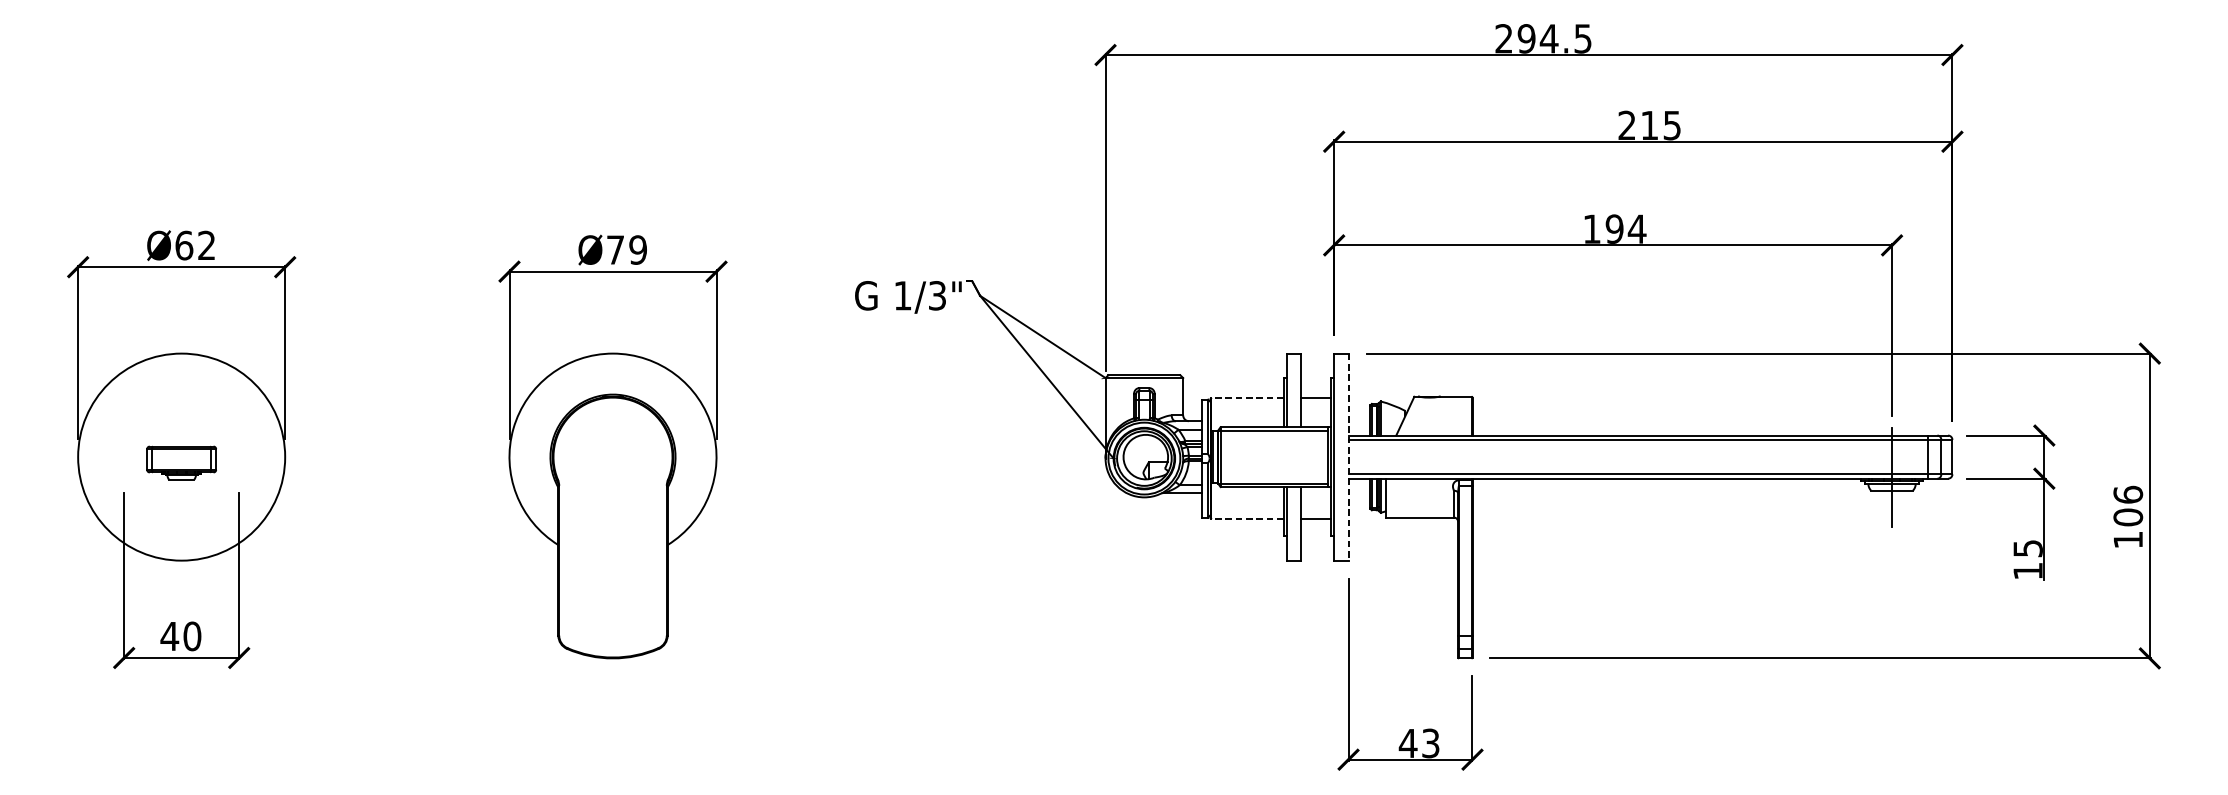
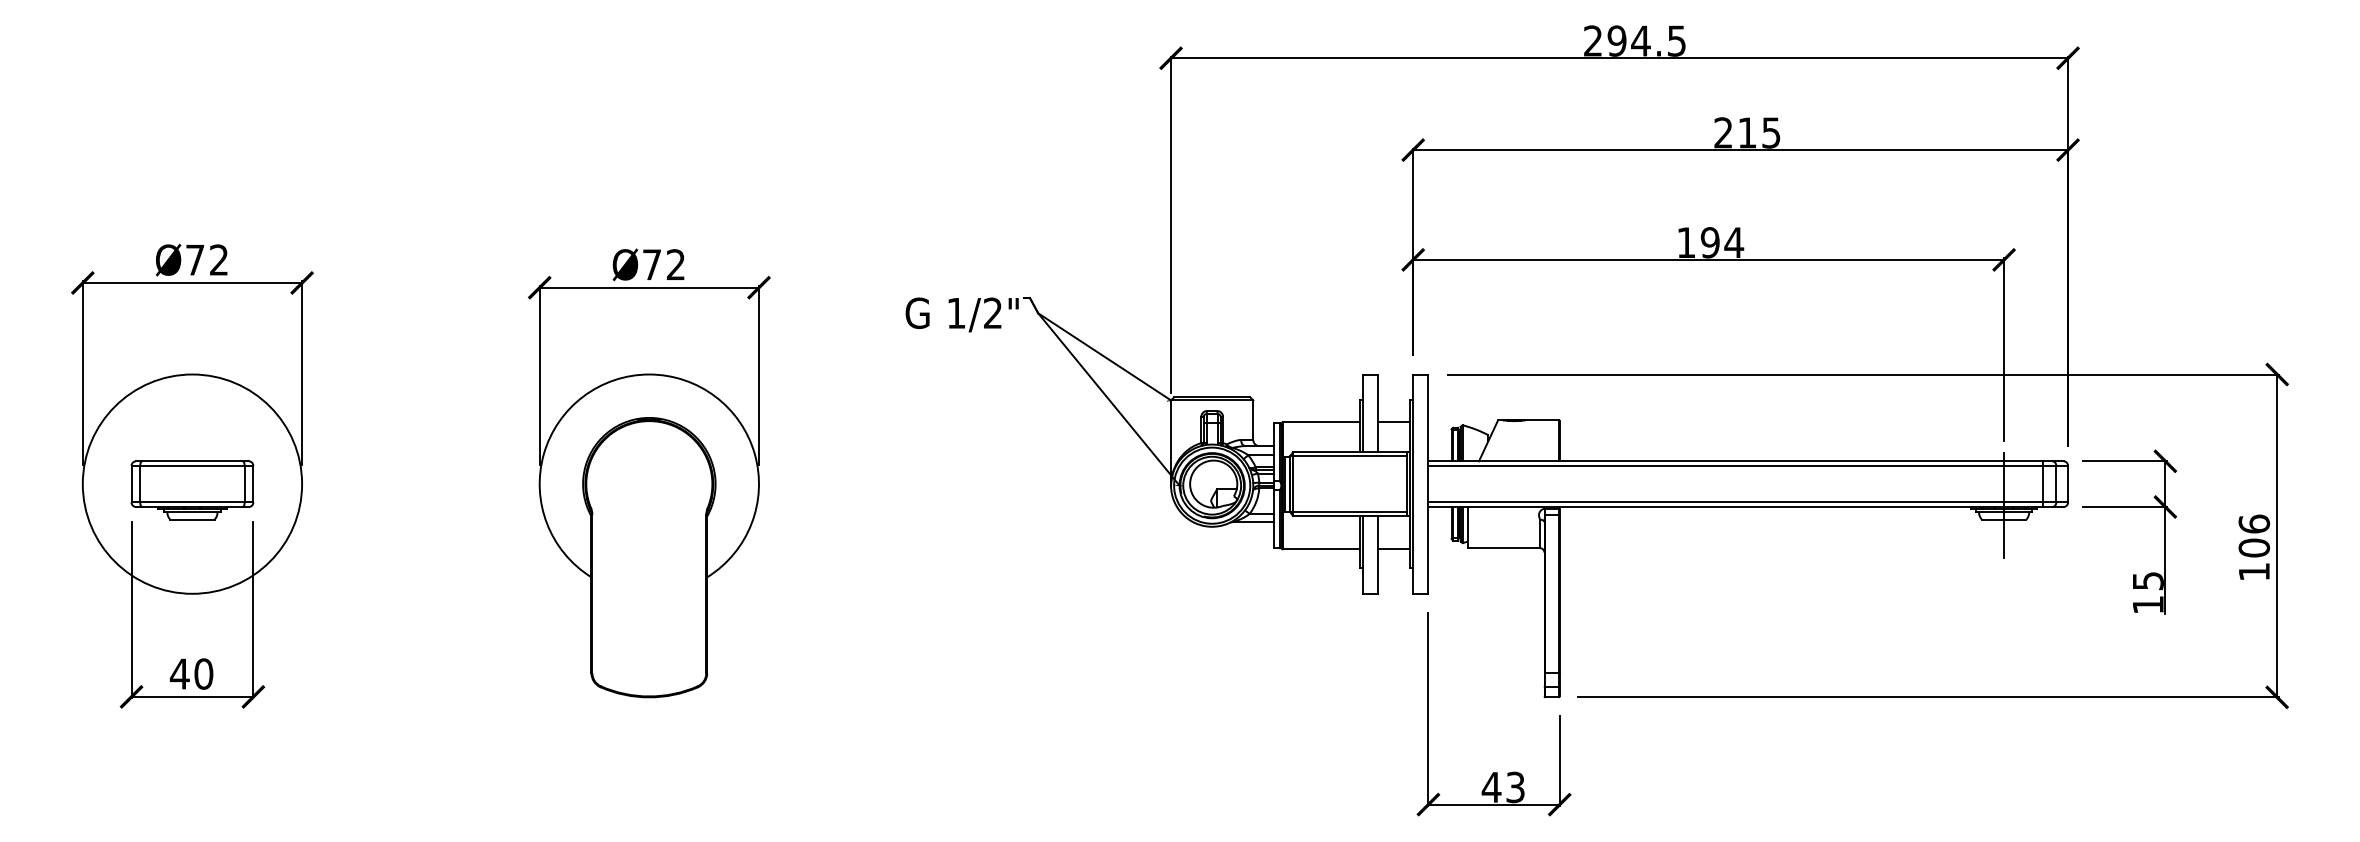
text: (184, 245) -> (195, 259), Ø62 -> Ø72
text: (637, 249) -> (675, 264), Ø79 -> Ø72
text: (936, 295) -> (992, 312), 1/3" -> 1/2"
line: (1247, 398) -> (1321, 422), dashed -> solid
line: (1348, 457) -> (1428, 484), dashed -> solid
part: (181, 463) -> (192, 490), size x1.67
line: (1247, 518) -> (1321, 549), dashed -> solid

